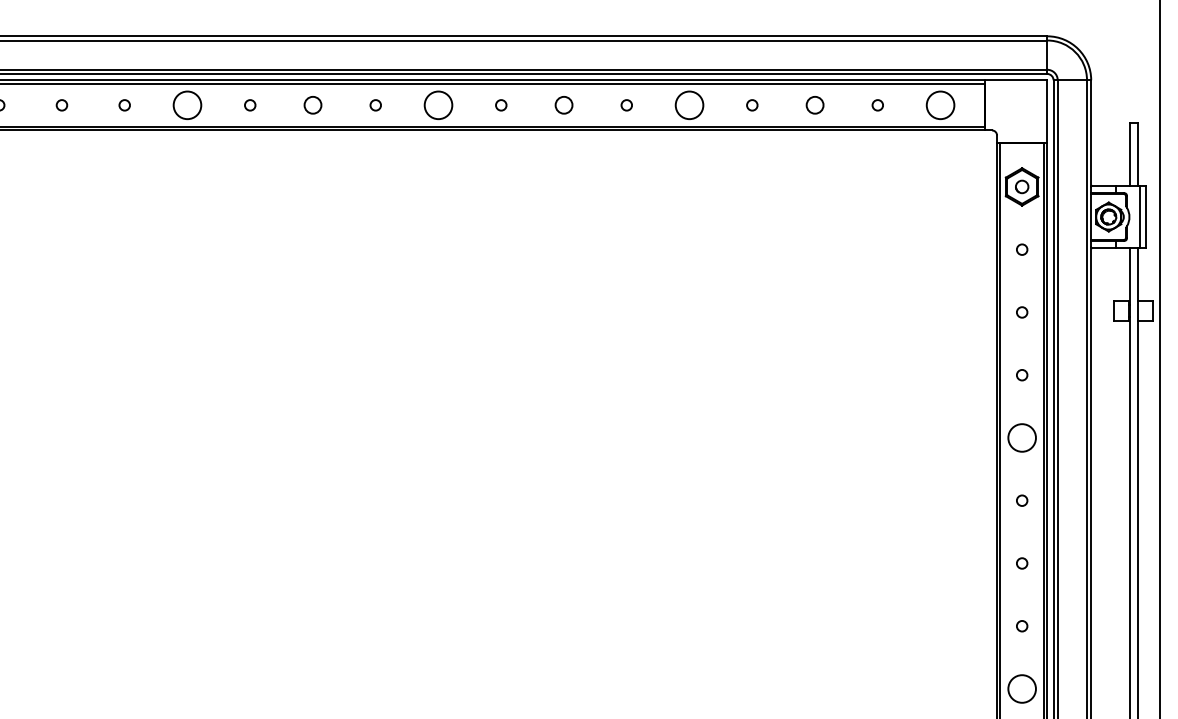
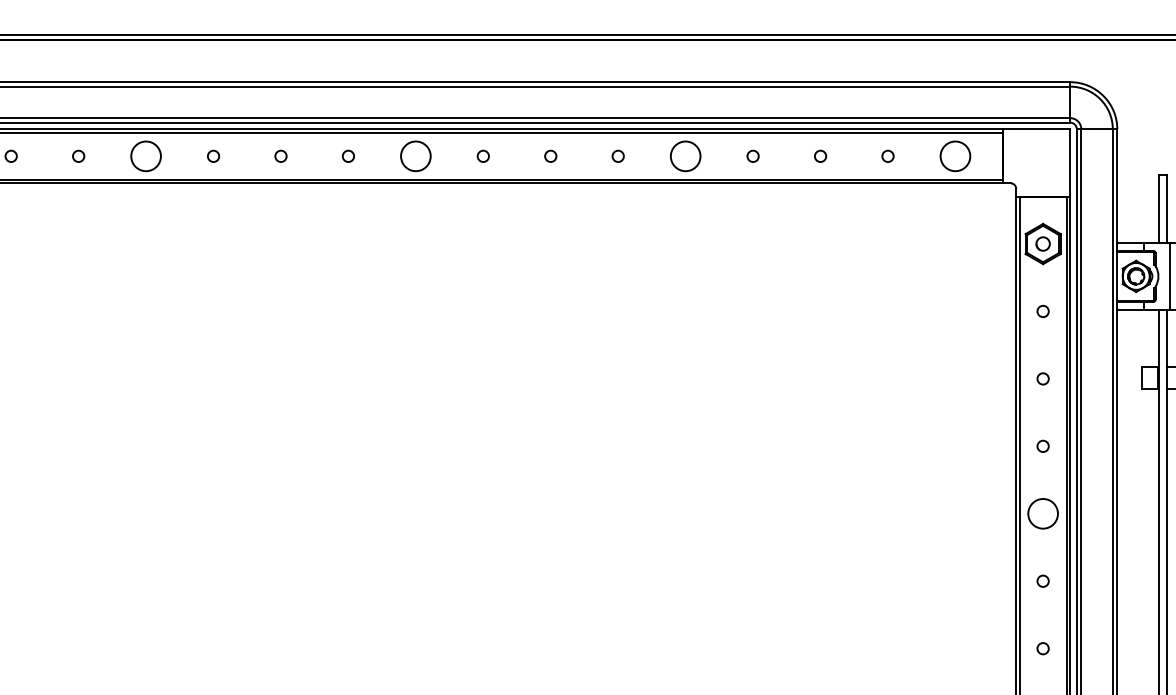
circle: (312, 105) -> (280, 156), size x0.62
circle: (563, 105) -> (550, 156), size x0.62
circle: (814, 105) -> (819, 156), size x0.62

